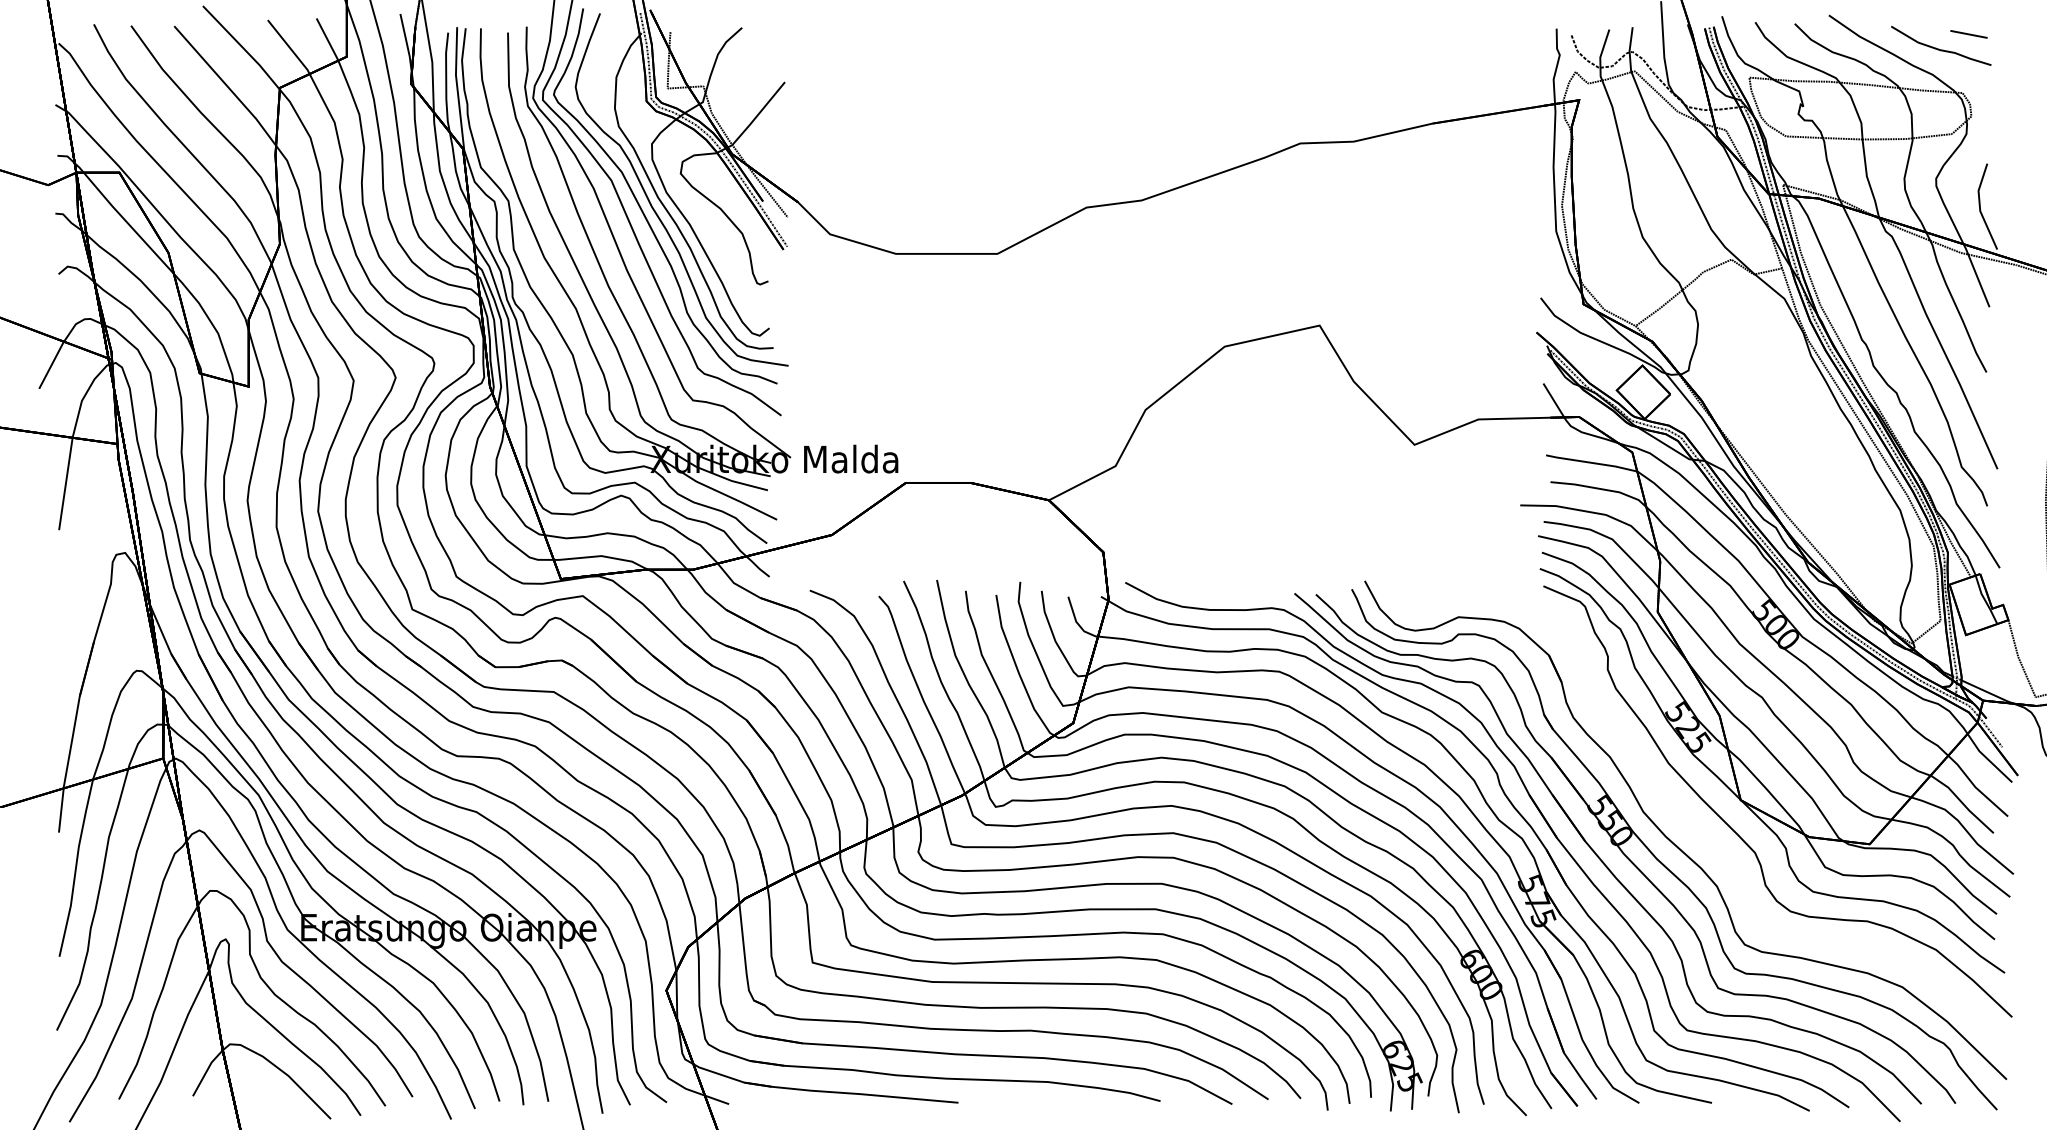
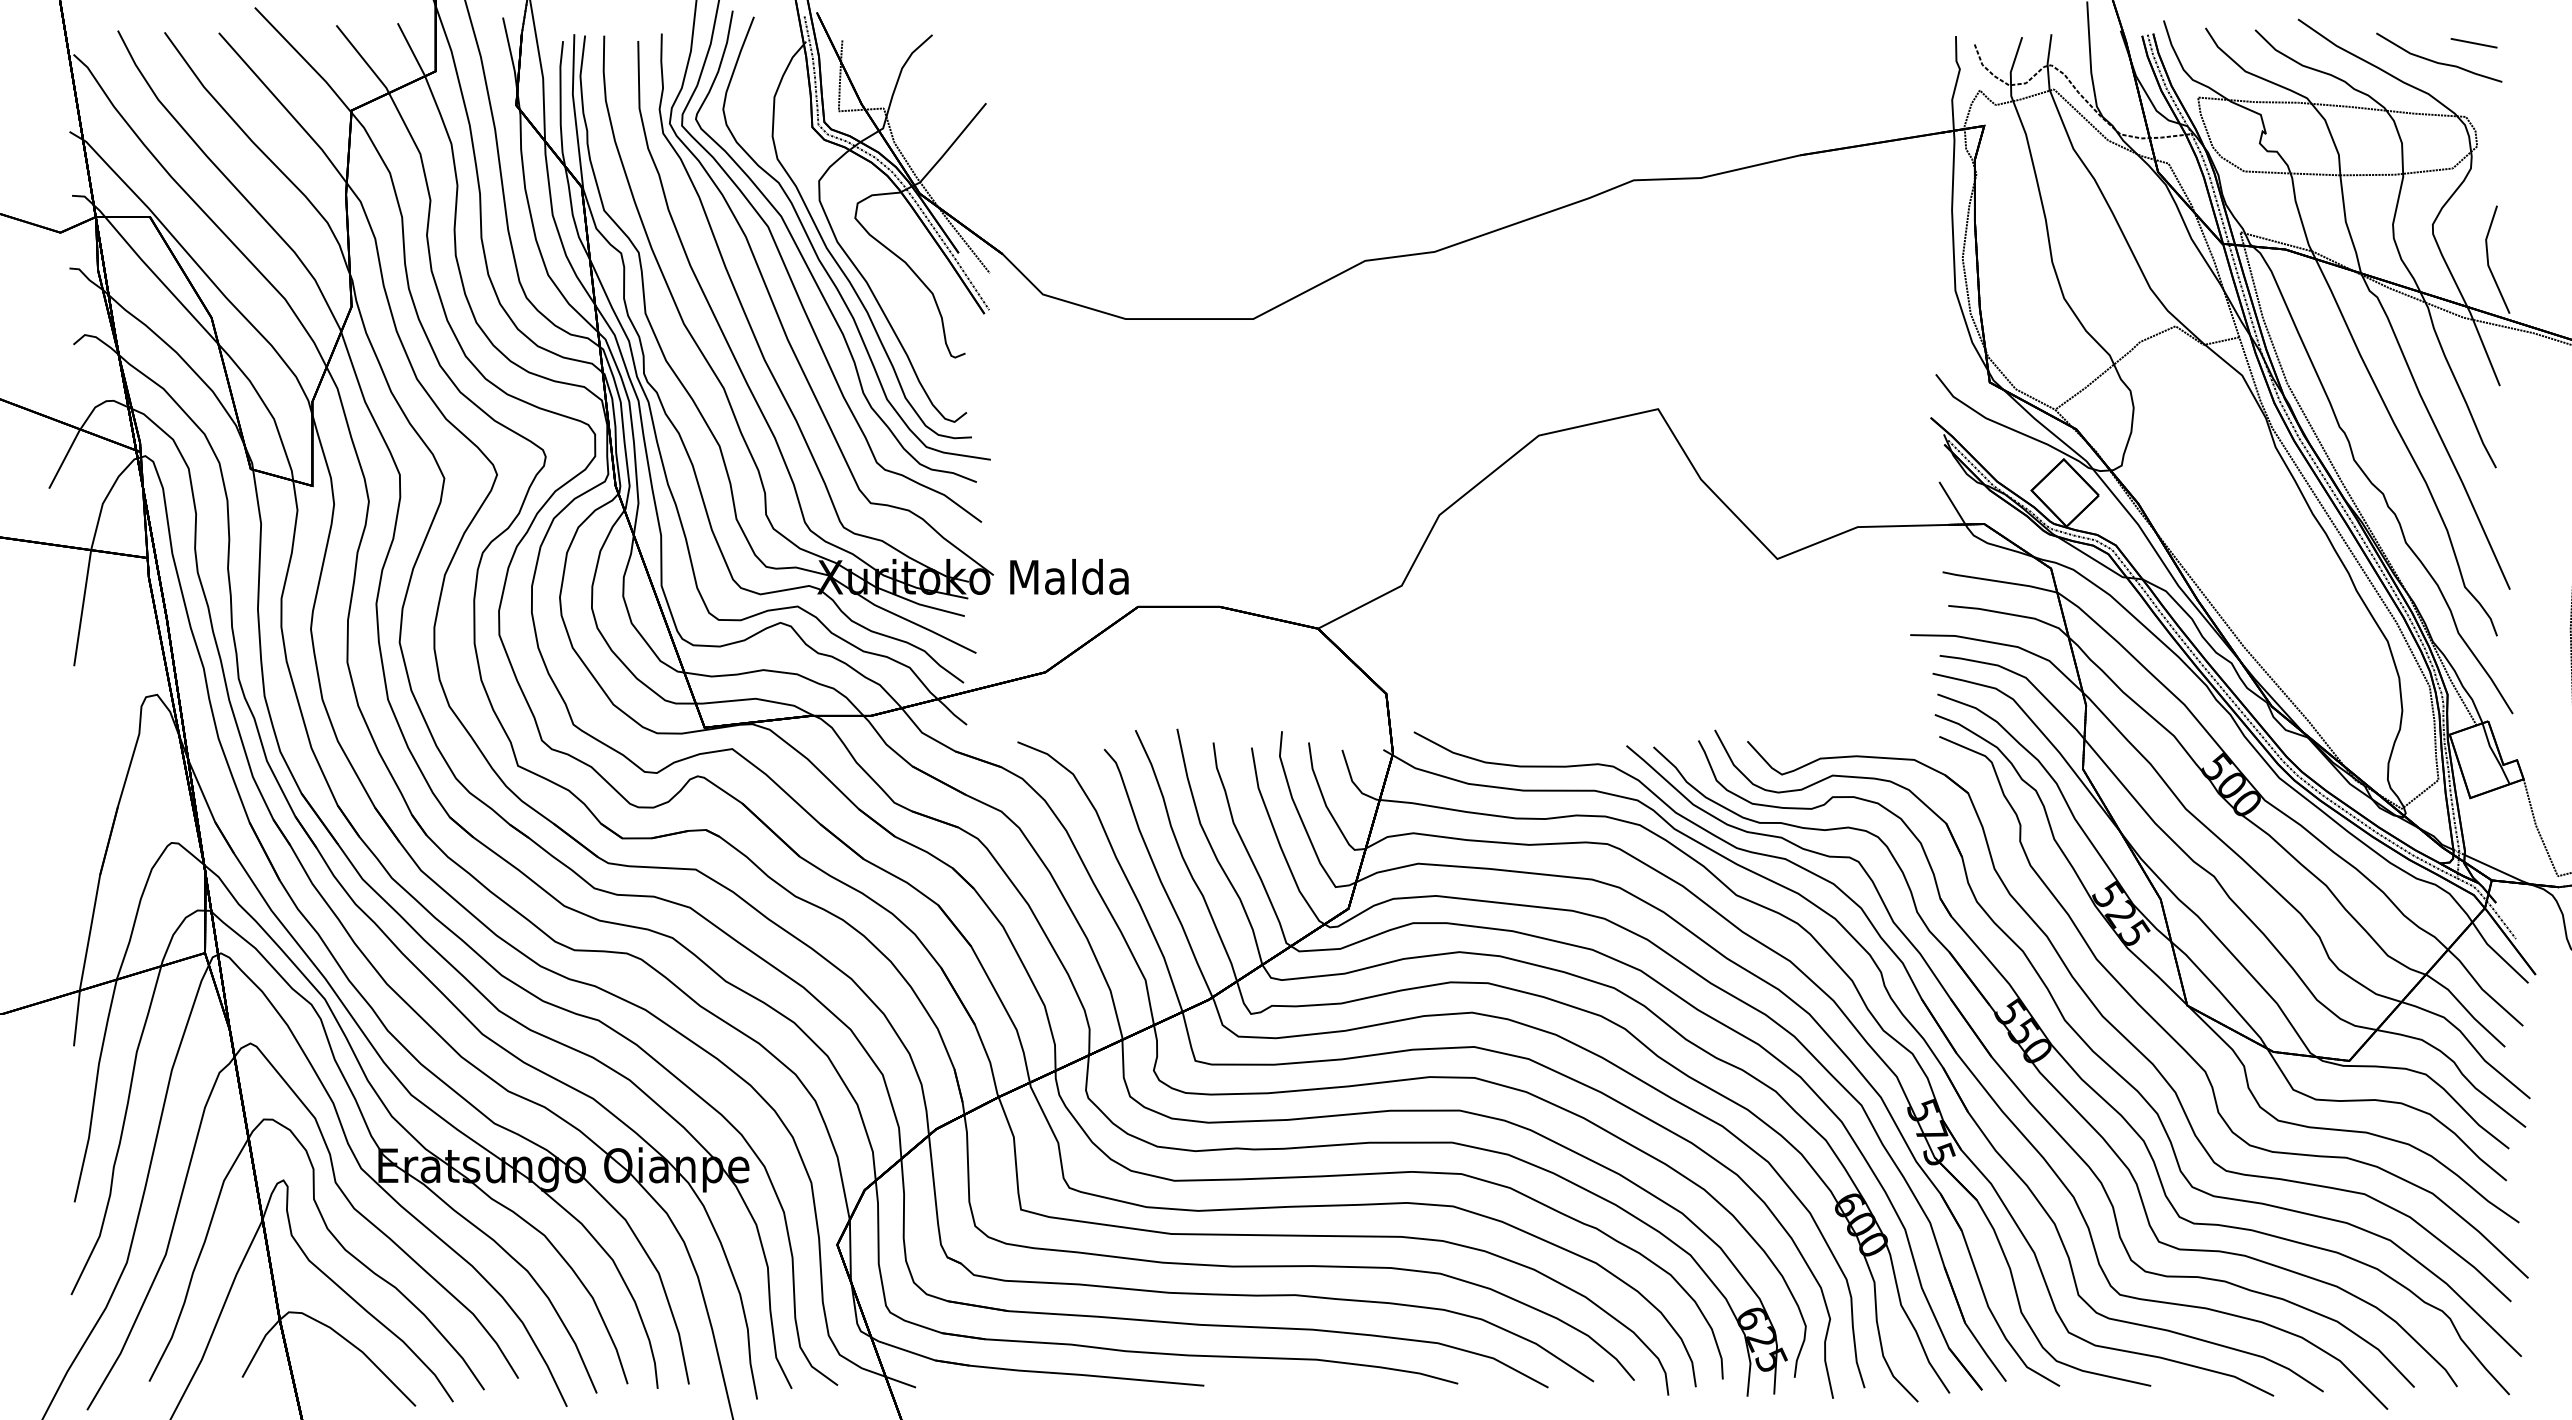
part: (1688, 821) -> (2121, 1032), added

